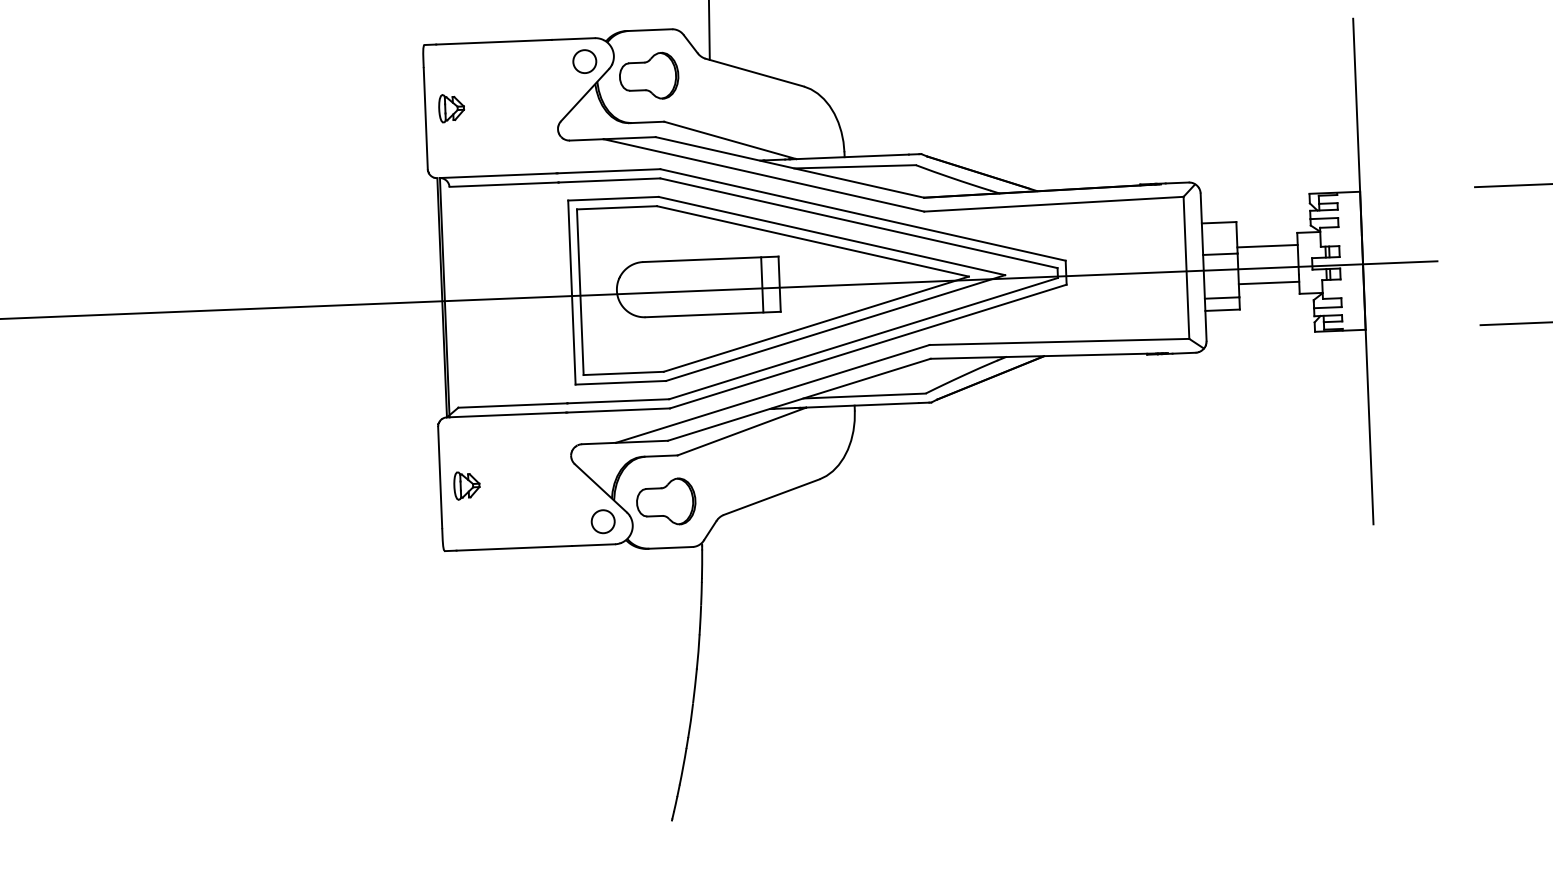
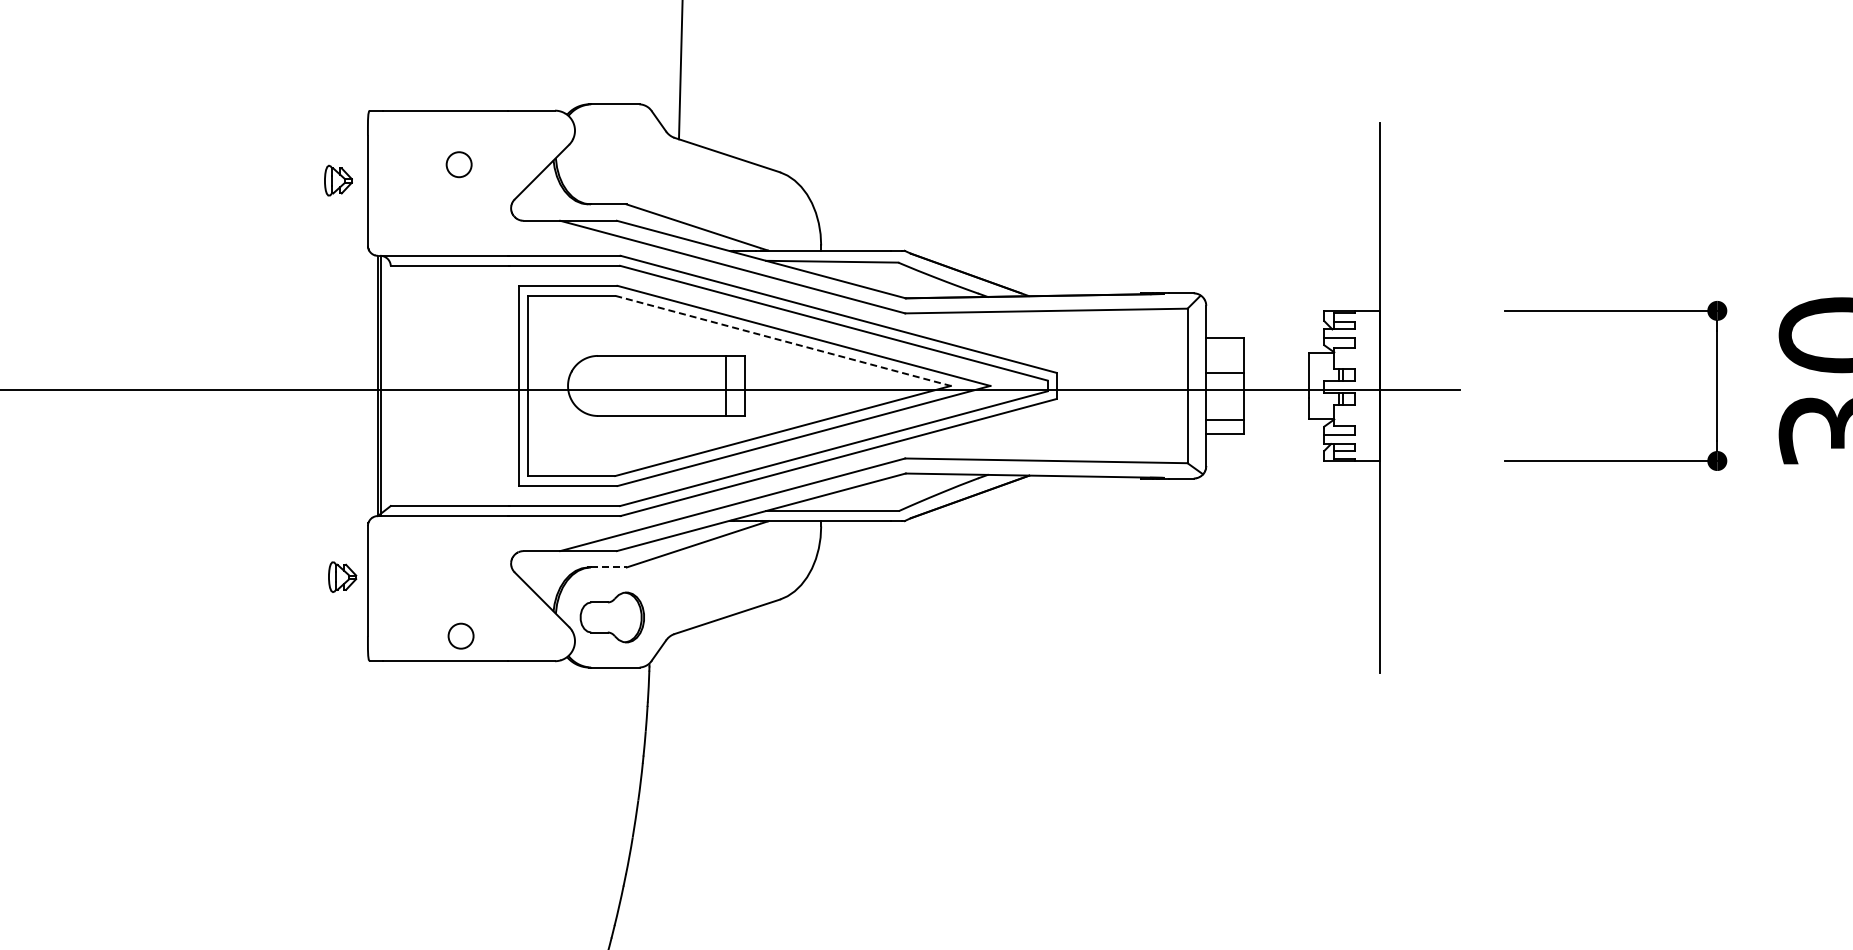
circle: (584, 61) -> (458, 164), moved
part: (648, 76) -> (611, 154), removed
part: (451, 108) -> (338, 180), moved
line: (813, 241) -> (783, 340), solid -> dashed
line: (1267, 245) -> (1276, 365), removed
line: (1268, 282) -> (1276, 405), removed
line: (660, 456) -> (608, 567), solid -> dashed
part: (466, 485) -> (342, 576), moved
circle: (602, 521) -> (460, 635), moved

